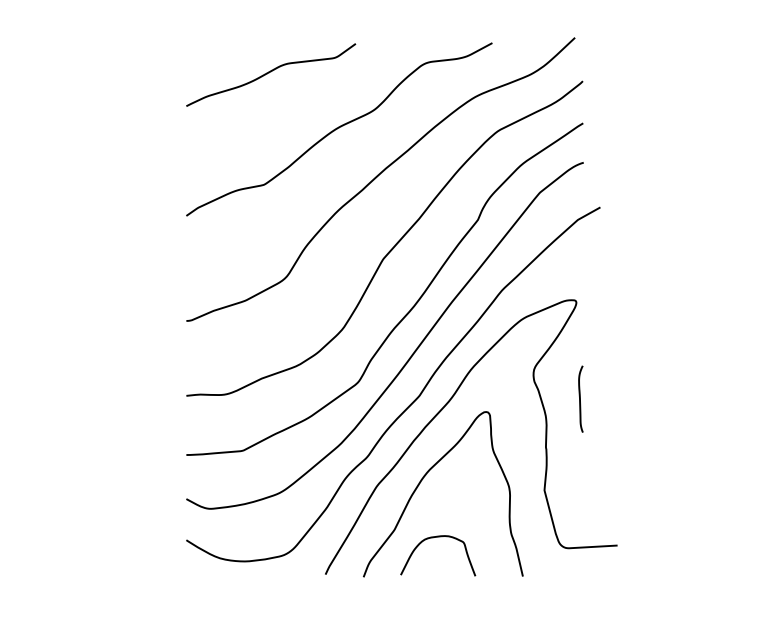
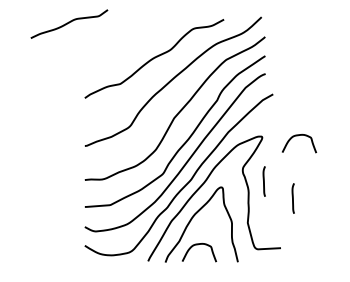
curve: (271, 73) -> (69, 23), moved
curve: (655, 300) -> (298, 136), added
line: (642, 436) -> (292, 198), added

